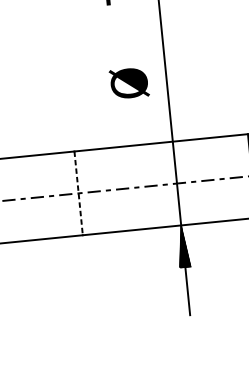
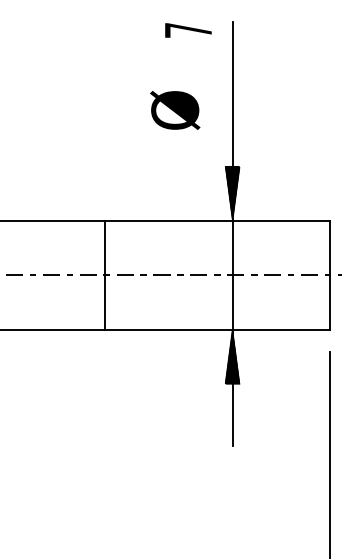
text: (129, 83) -> (175, 110), moved
hatch: (170, 120) -> (232, 193), added
line: (78, 193) -> (104, 275), dashed -> solid

